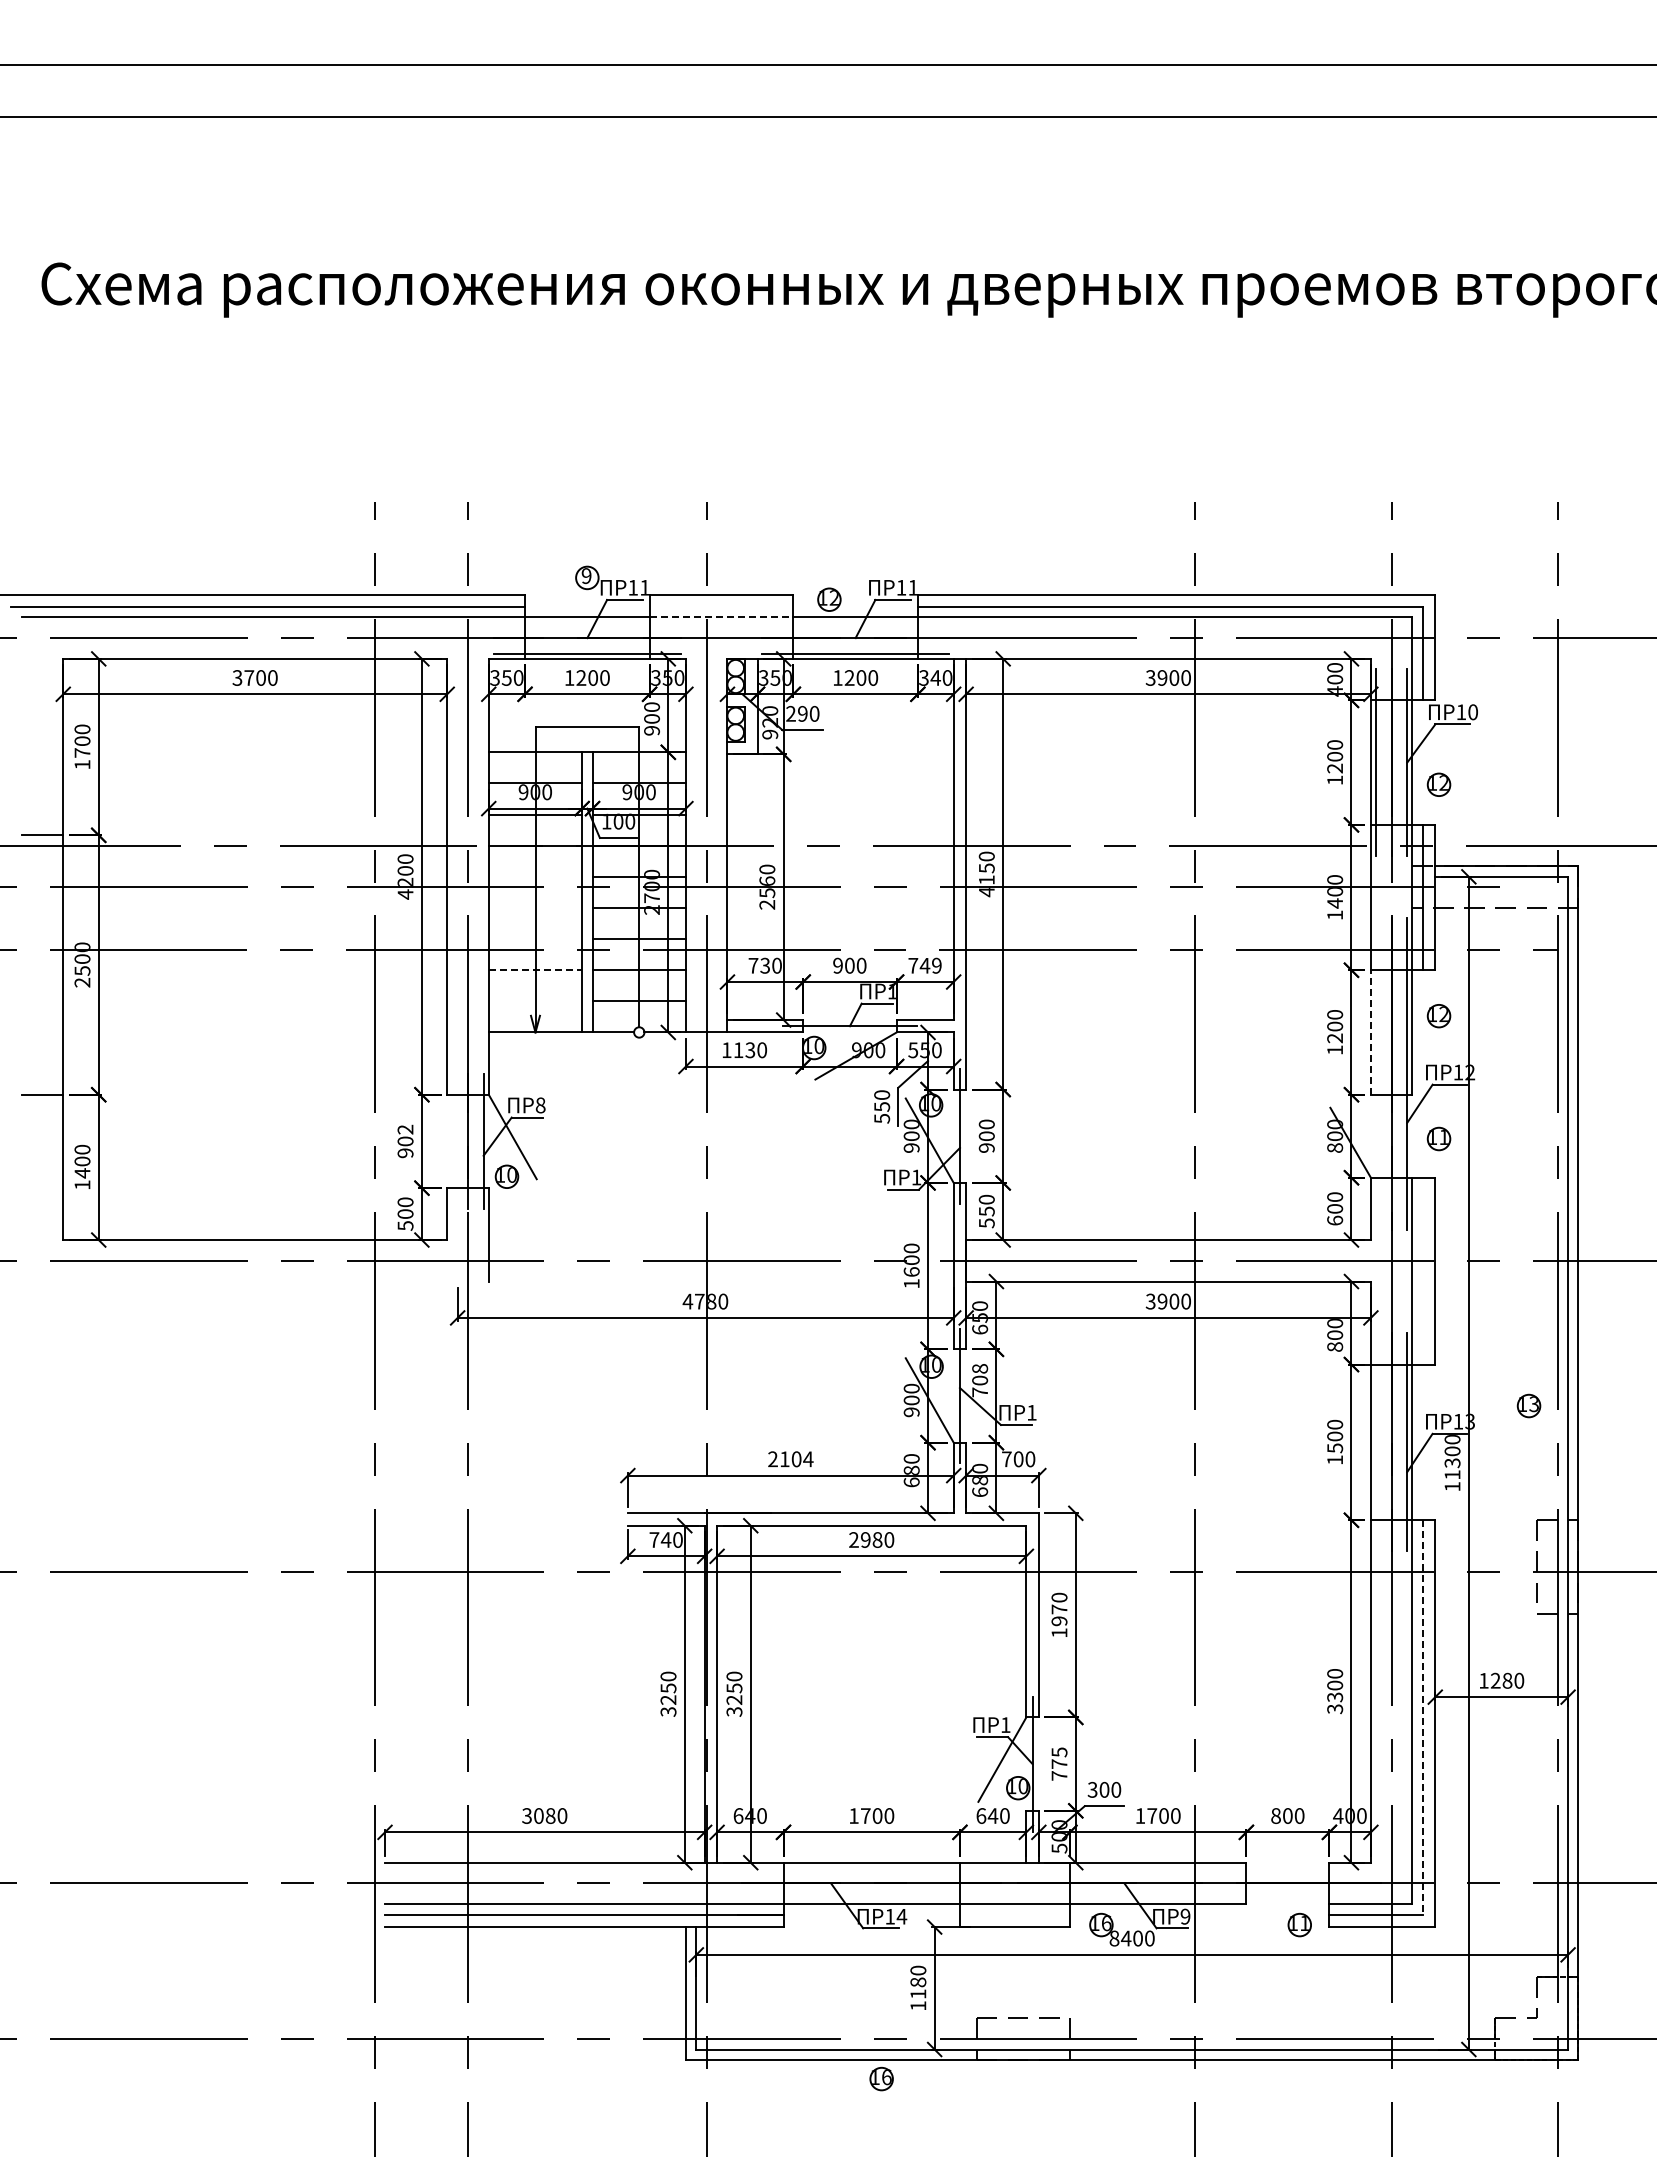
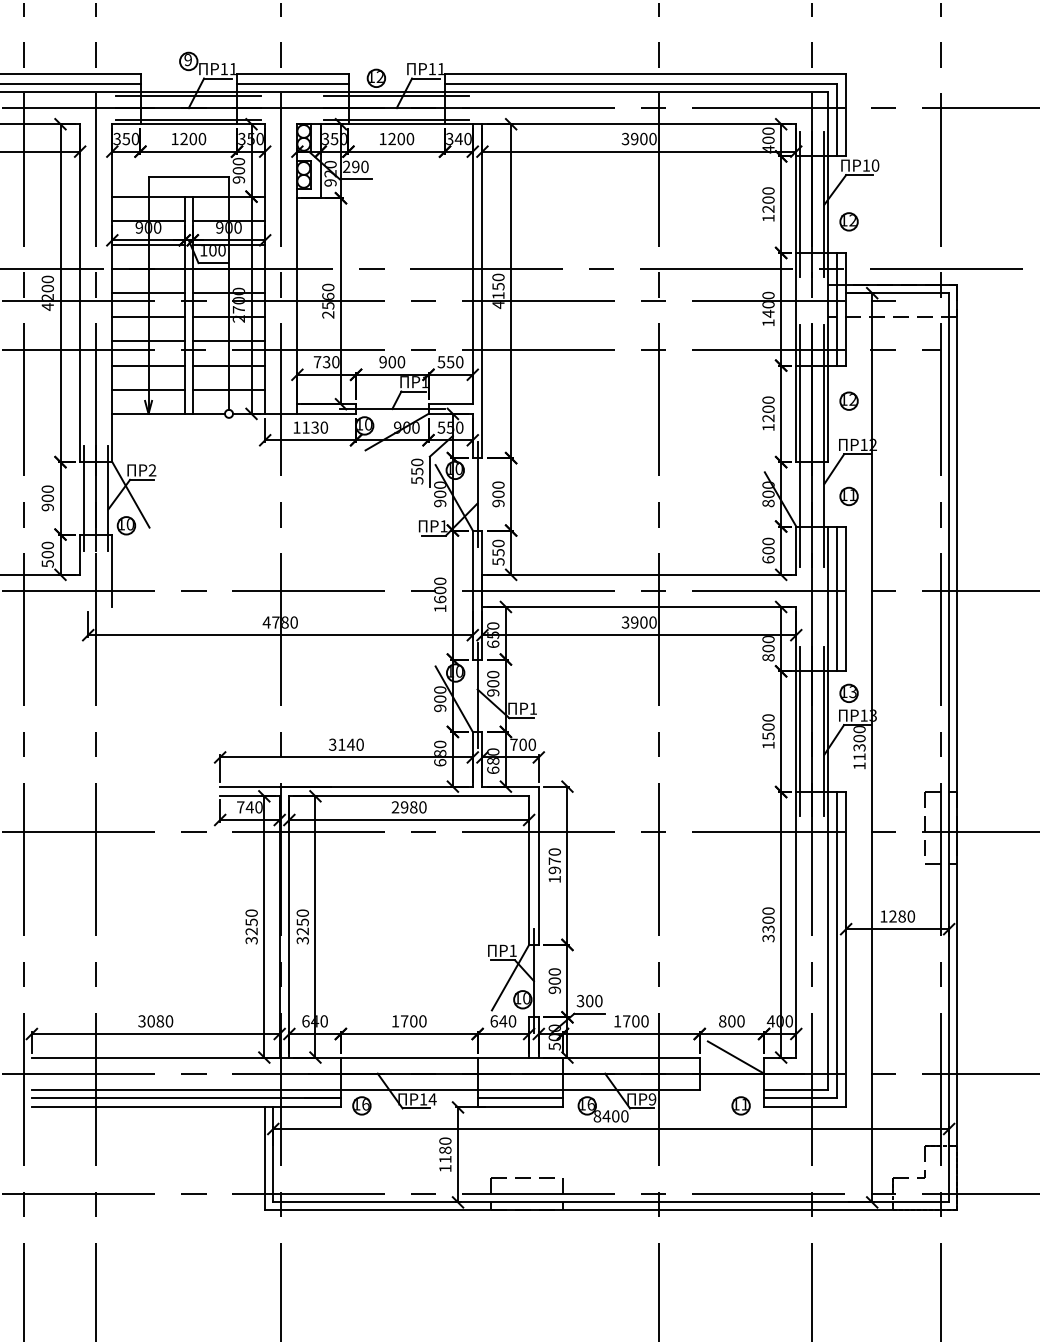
line: (721, 606) -> (292, 83), added
line: (721, 617) -> (292, 92), dashed -> solid
line: (586, 622) -> (188, 96), added
line: (855, 622) -> (396, 96), added
line: (535, 876) -> (148, 292), added
line: (535, 907) -> (148, 316), added
line: (535, 939) -> (148, 341), added
text: (924, 965) -> (450, 361), 749 -> 550
line: (535, 970) -> (148, 365), dashed -> solid
line: (535, 1001) -> (148, 389), added
line: (1370, 1031) -> (795, 413), dashed -> solid
line: (1376, 1073) -> (800, 445), added
text: (540, 1105) -> (152, 470), 8 -> 2
text: (405, 1129) -> (47, 489), 902 -> 900
line: (452, 1140) -> (84, 497), added
line: (1422, 1270) -> (836, 598), added
text: (980, 1380) -> (493, 683), 708 -> 900
part: (1528, 1405) -> (848, 693), moved
line: (1376, 1442) -> (800, 731), added
text: (790, 1459) -> (346, 744), 2104 -> 3140
line: (1422, 1717) -> (836, 944), dashed -> solid
text: (1059, 1763) -> (554, 980), 775 -> 900
line: (1292, 1862) -> (735, 1057), added
line: (1014, 1914) -> (519, 1097), added
part: (881, 2078) -> (361, 1105), moved

